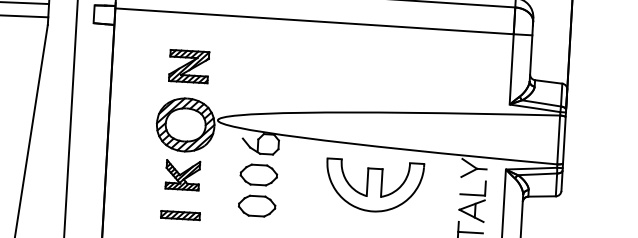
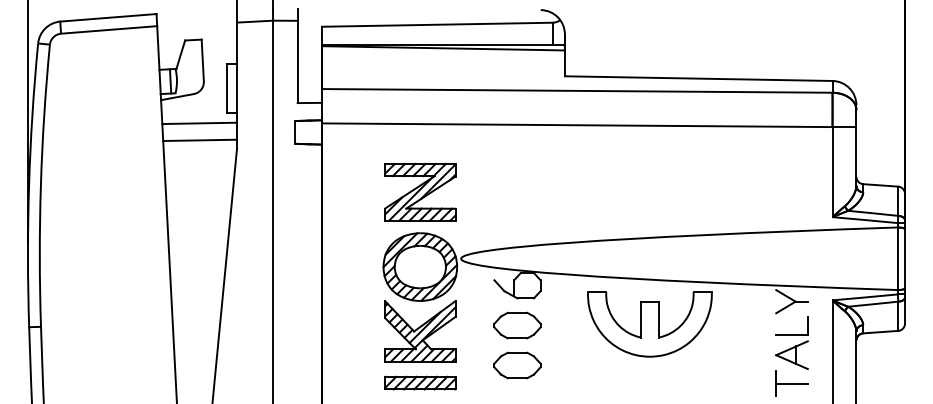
part: (189, 65) -> (420, 191), size x1.43
part: (182, 175) -> (420, 331), size x1.67
part: (374, 186) -> (649, 324), moved
part: (180, 215) -> (420, 382), size x1.43

